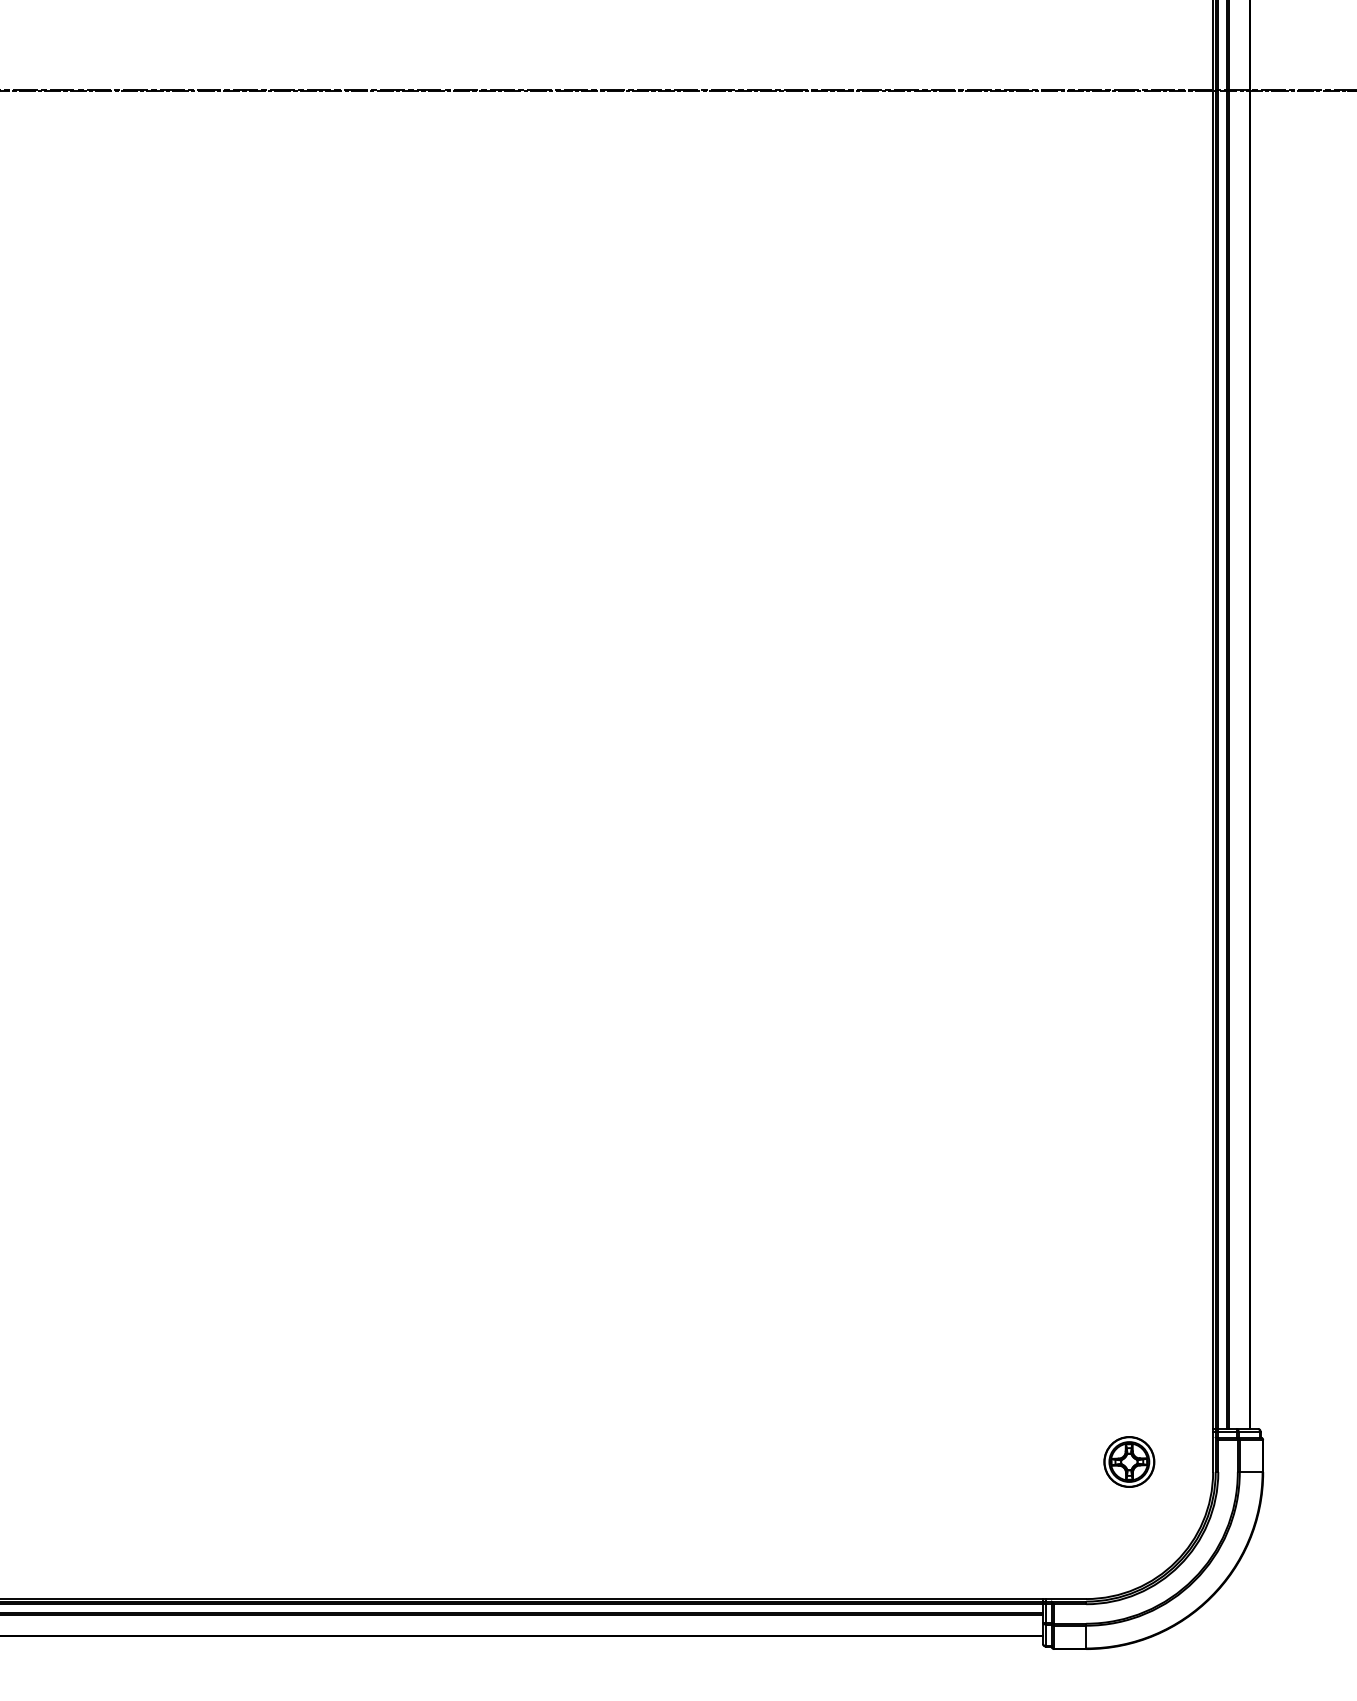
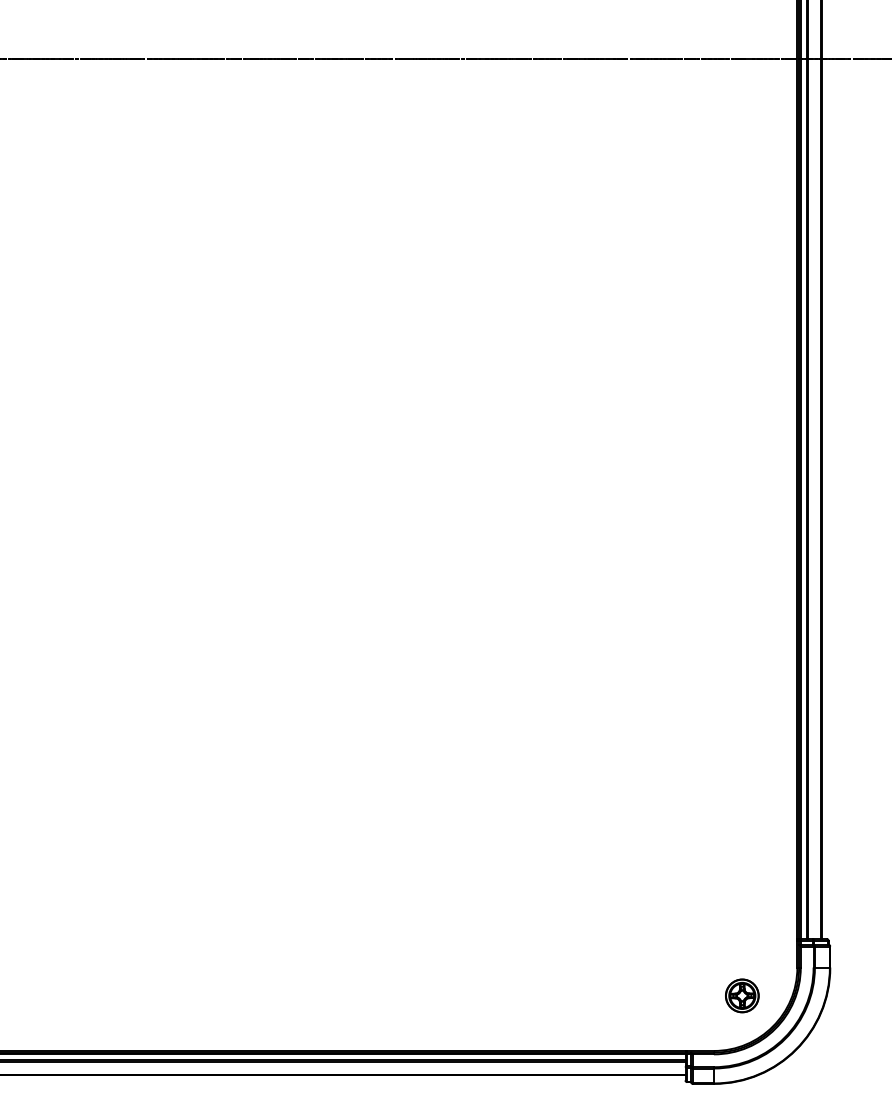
part: (1129, 1461) -> (742, 995), moved

